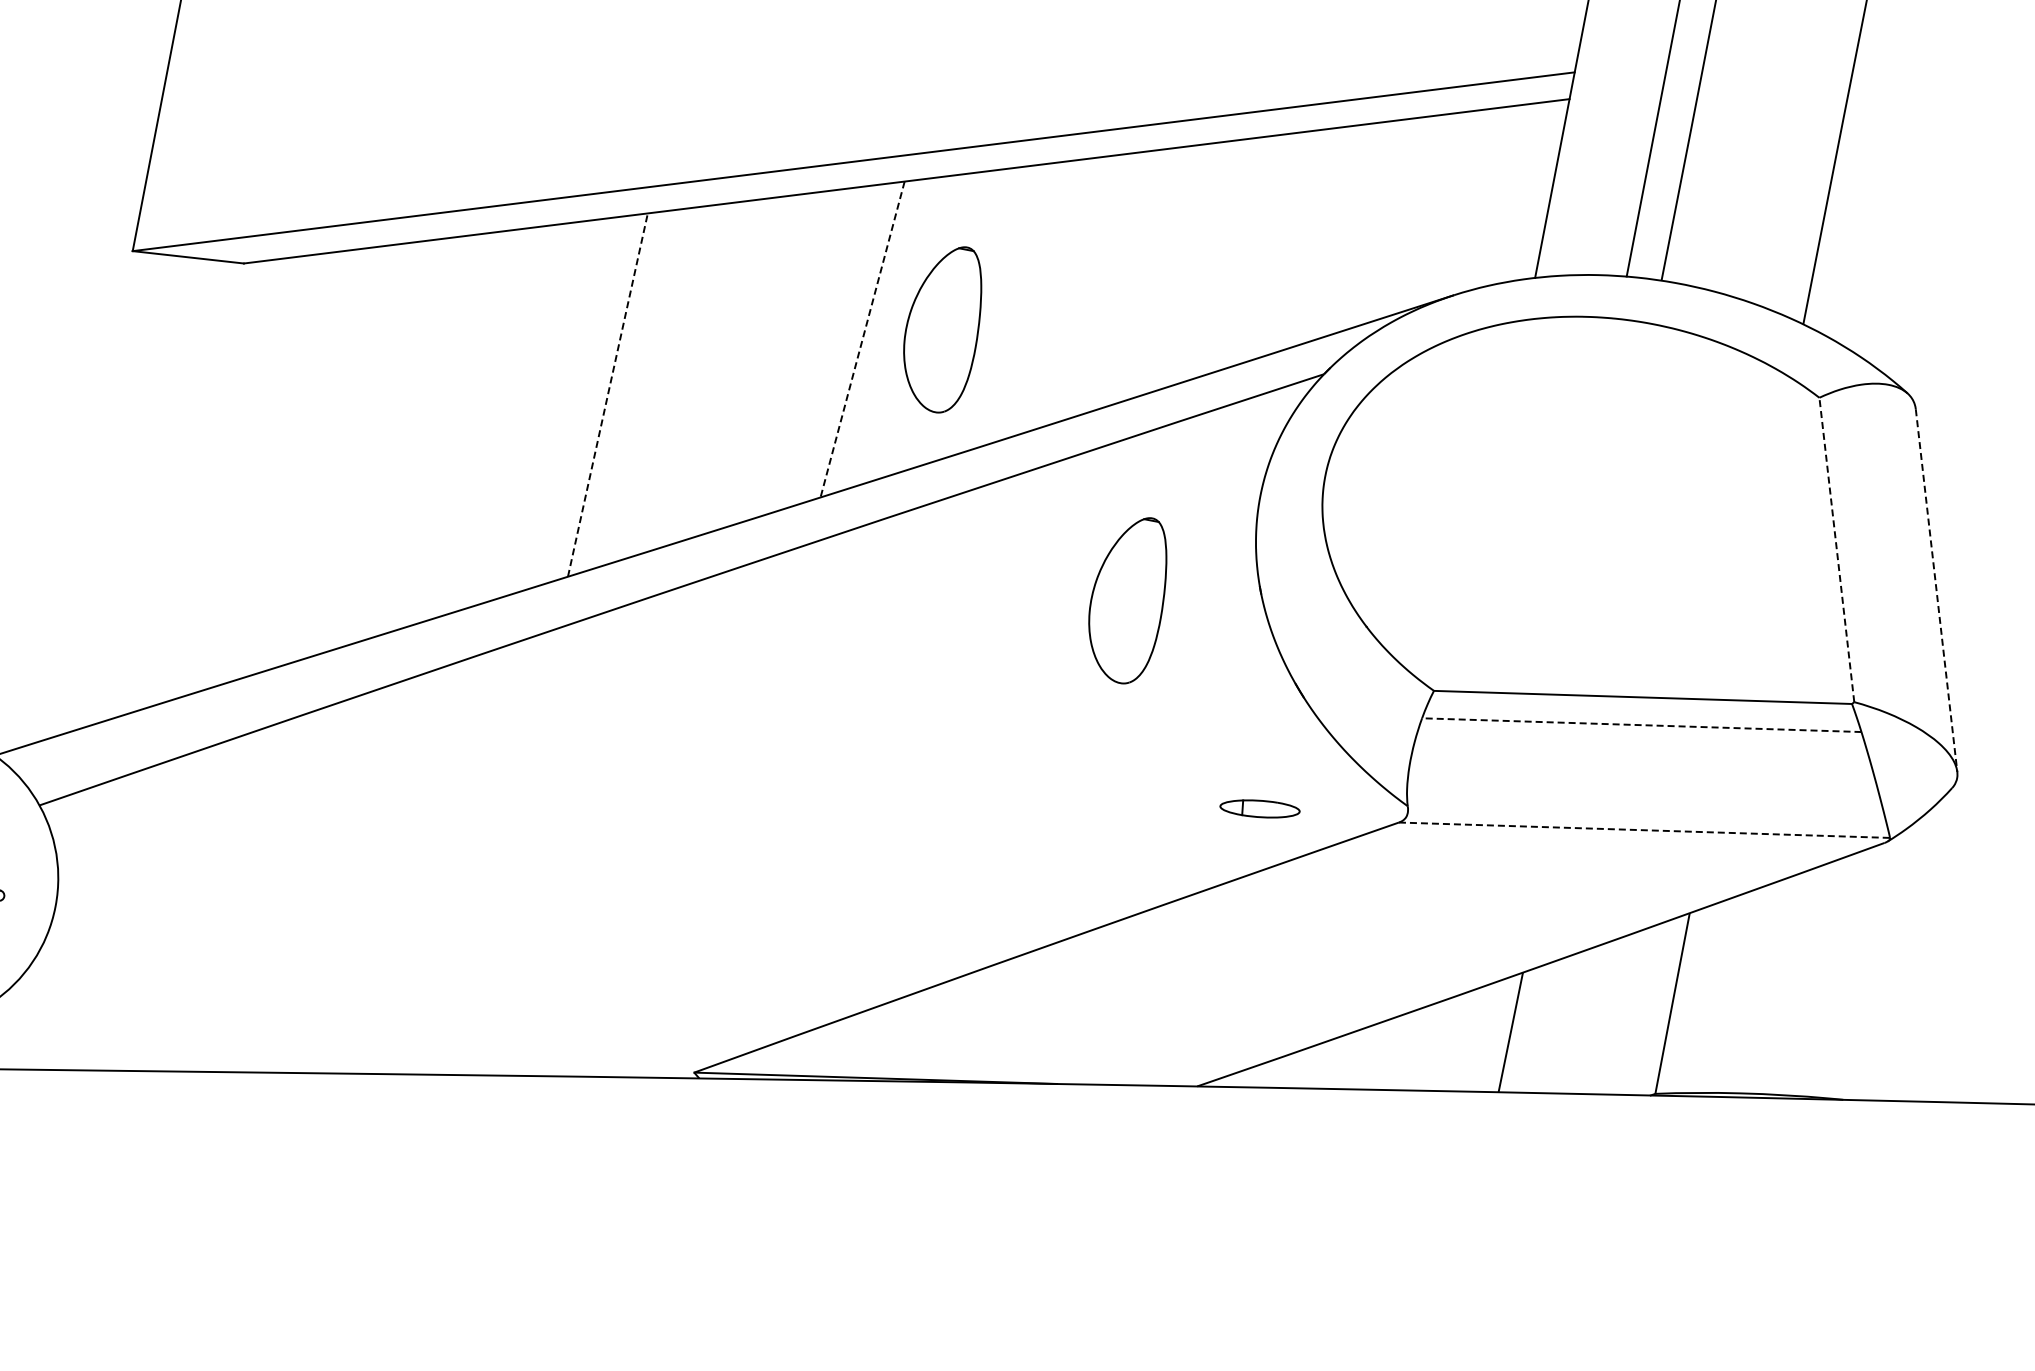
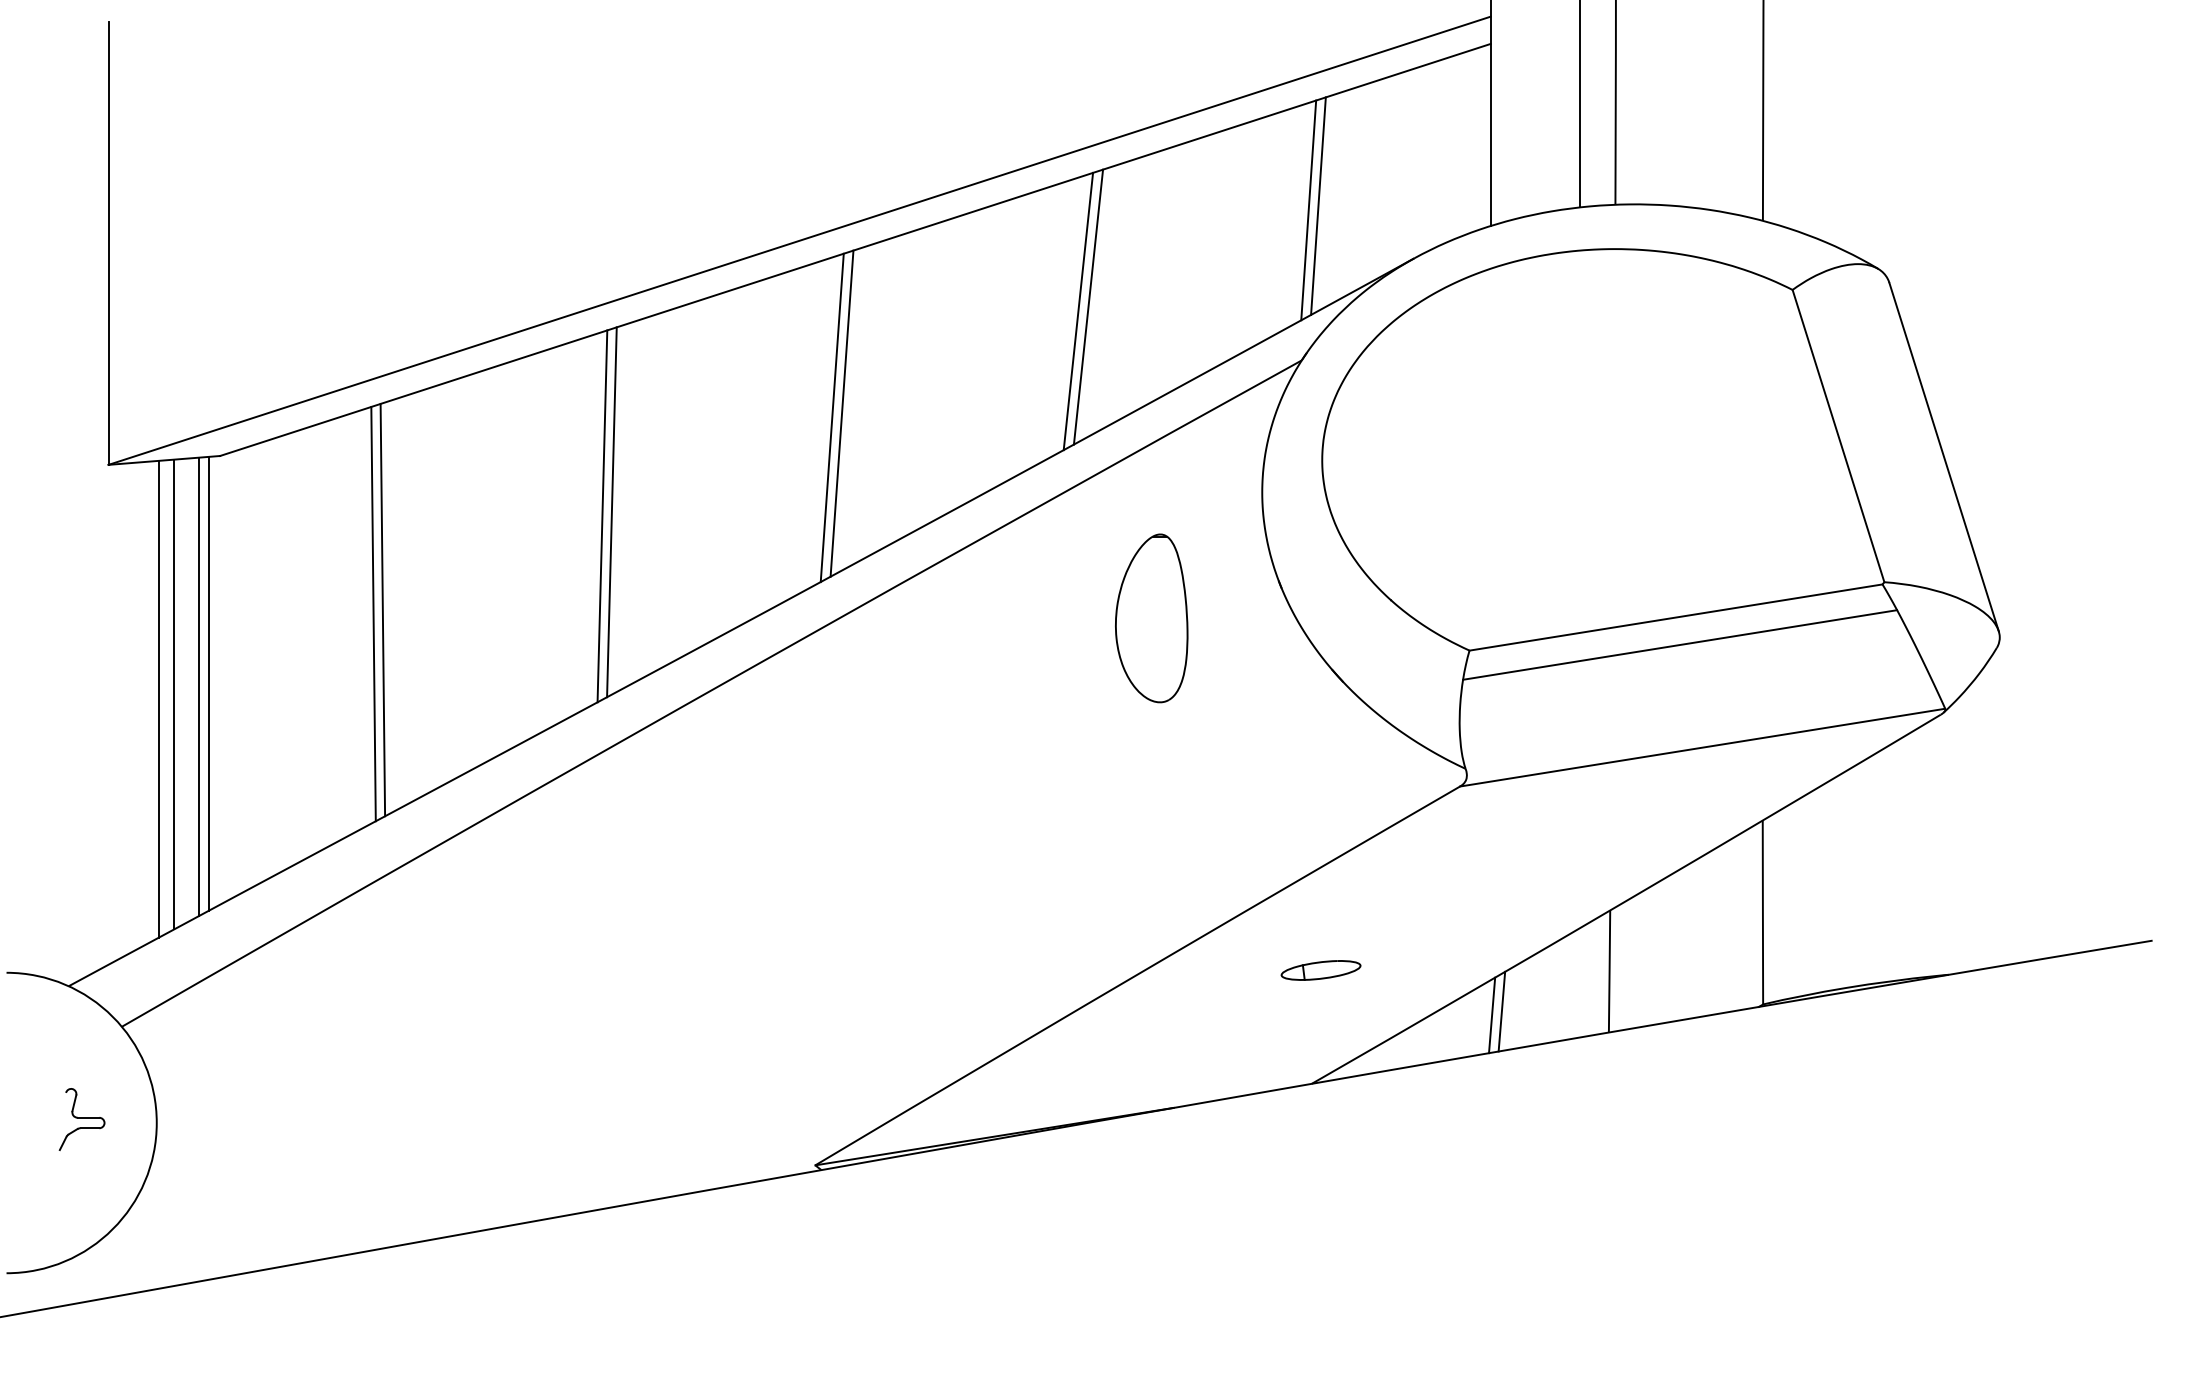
line: (1369, 225) -> (1318, 205), added
line: (1359, 228) -> (1308, 210), added
line: (1124, 280) -> (1088, 306), added
line: (1114, 283) -> (1078, 311), added
part: (942, 328) -> (918, 387), removed
line: (861, 340) -> (841, 414), dashed -> solid
line: (851, 341) -> (831, 417), added
line: (617, 393) -> (611, 512), added
line: (608, 394) -> (602, 515), dashed -> solid
line: (374, 444) -> (382, 609), added
line: (364, 447) -> (373, 613), added
line: (189, 484) -> (208, 683), added
line: (180, 485) -> (199, 686), added
line: (154, 489) -> (174, 694), added
line: (138, 490) -> (159, 698), added
line: (1836, 549) -> (1838, 435), dashed -> solid
line: (1936, 591) -> (1944, 457), dashed -> solid
line: (1642, 724) -> (1680, 644), dashed -> solid
part: (1259, 808) -> (1320, 970), moved
line: (1644, 830) -> (1702, 747), dashed -> solid
line: (1397, 1051) -> (1501, 1011), added
line: (1387, 1053) -> (1492, 1015), added

